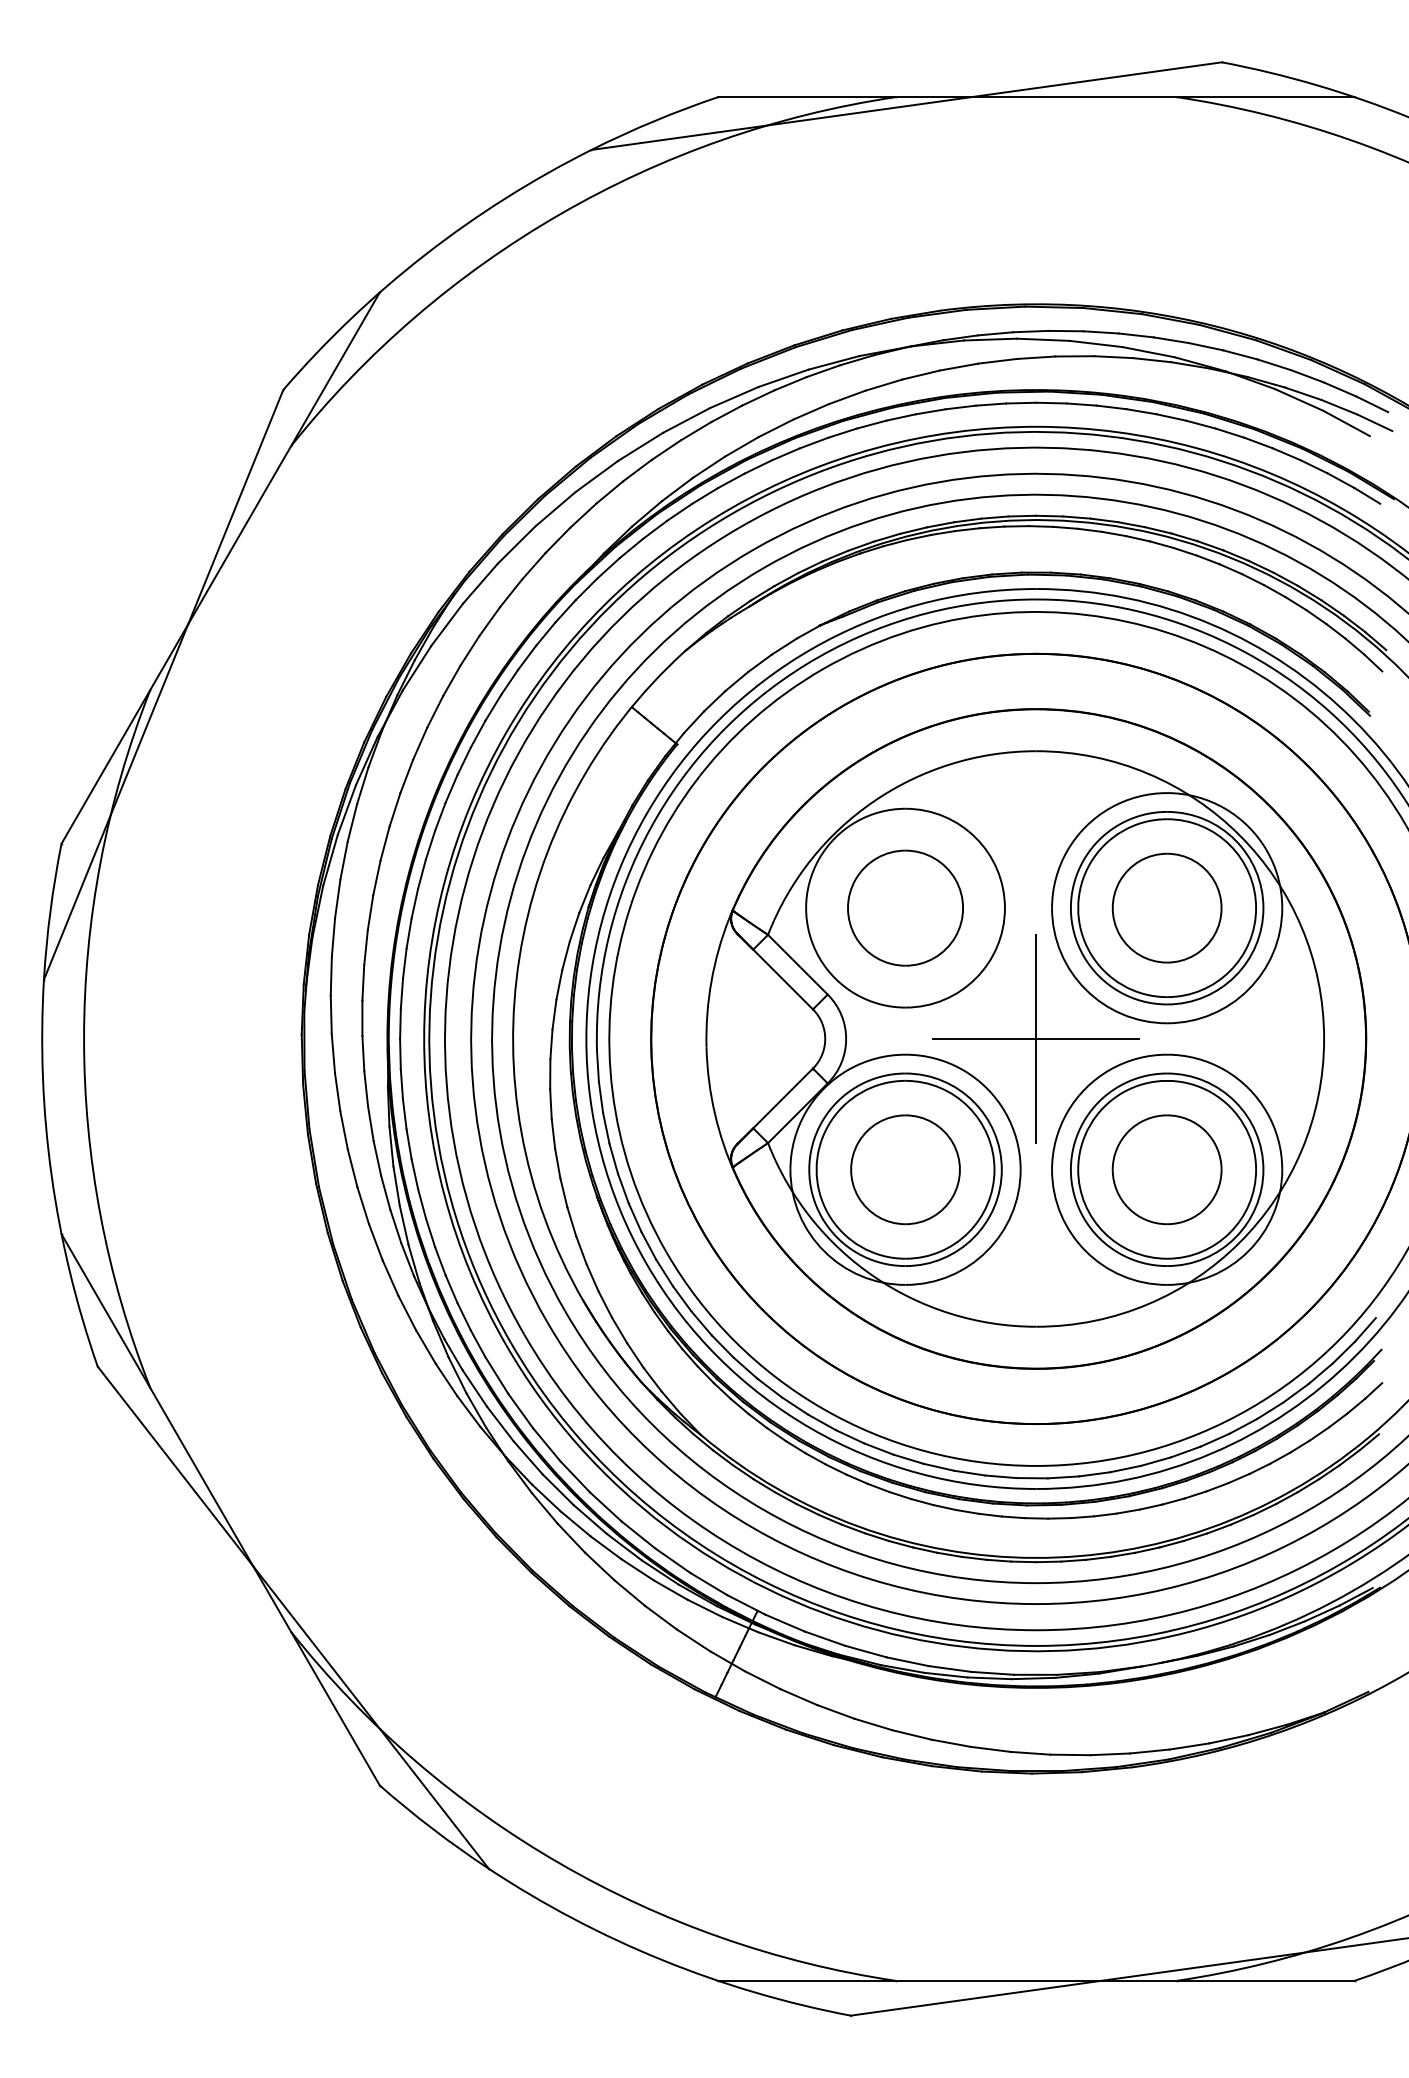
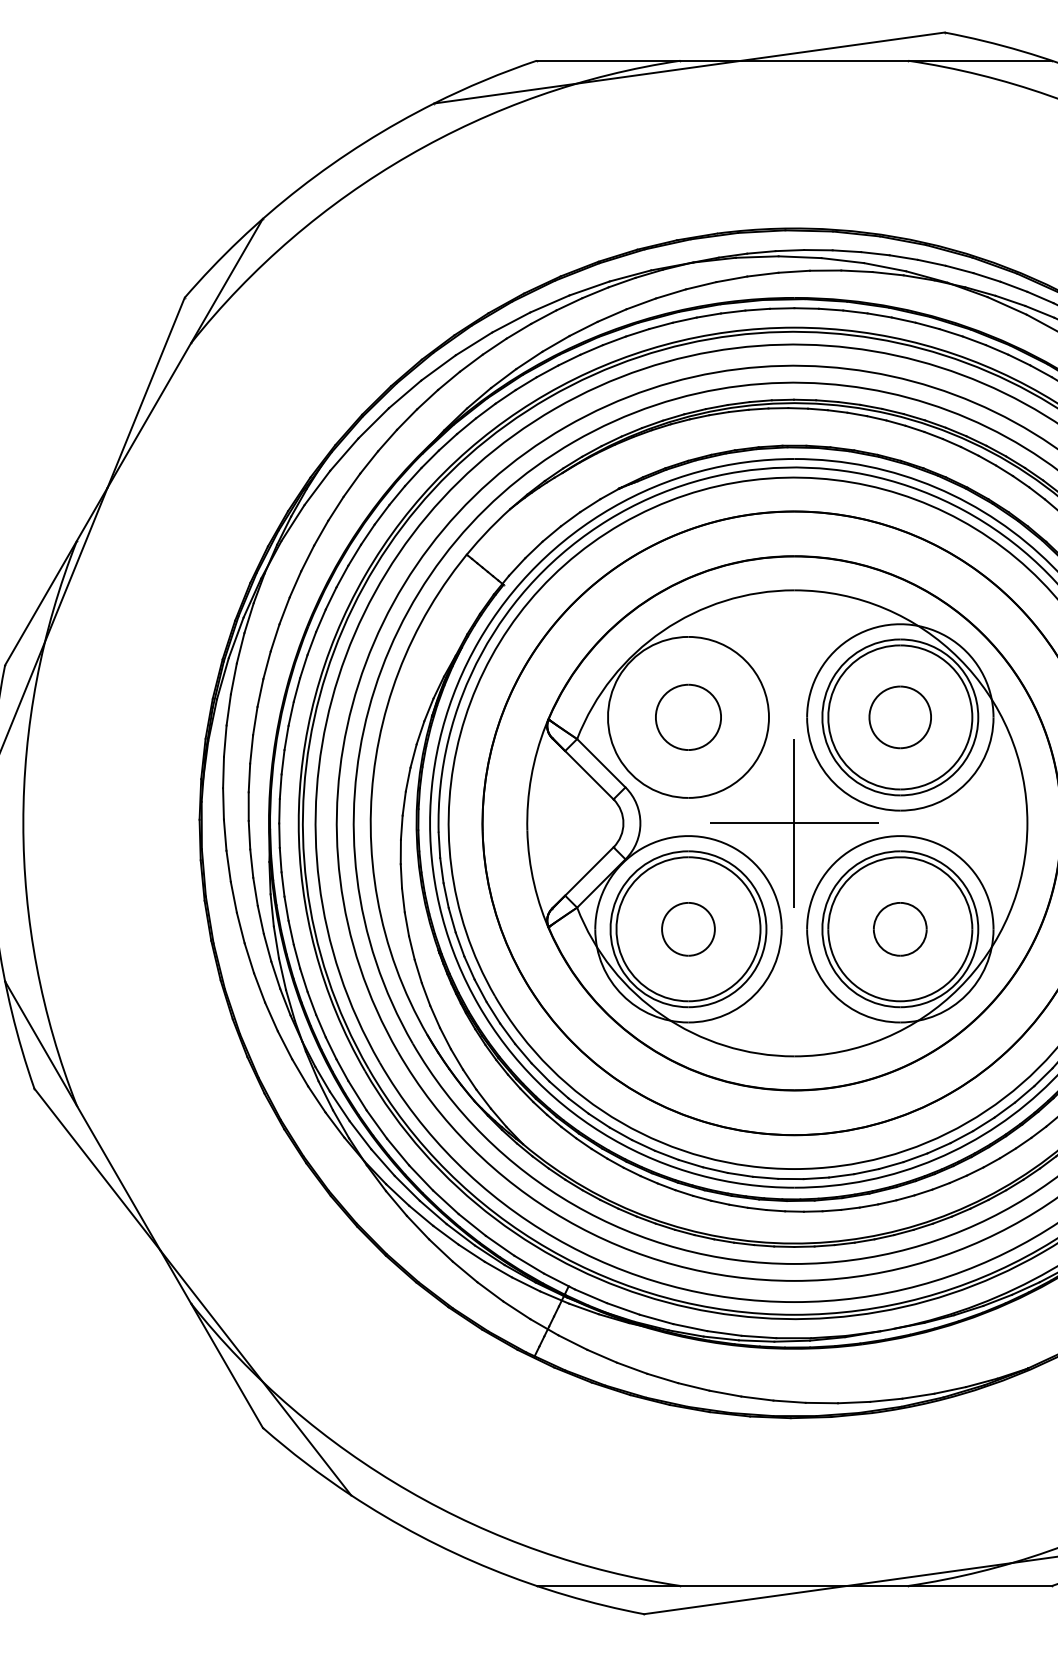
part: (905, 907) -> (688, 716), size x0.7
part: (1166, 907) -> (899, 716), size x0.7
part: (905, 1169) -> (688, 929), size x0.6
part: (1166, 1169) -> (899, 929), size x0.6

